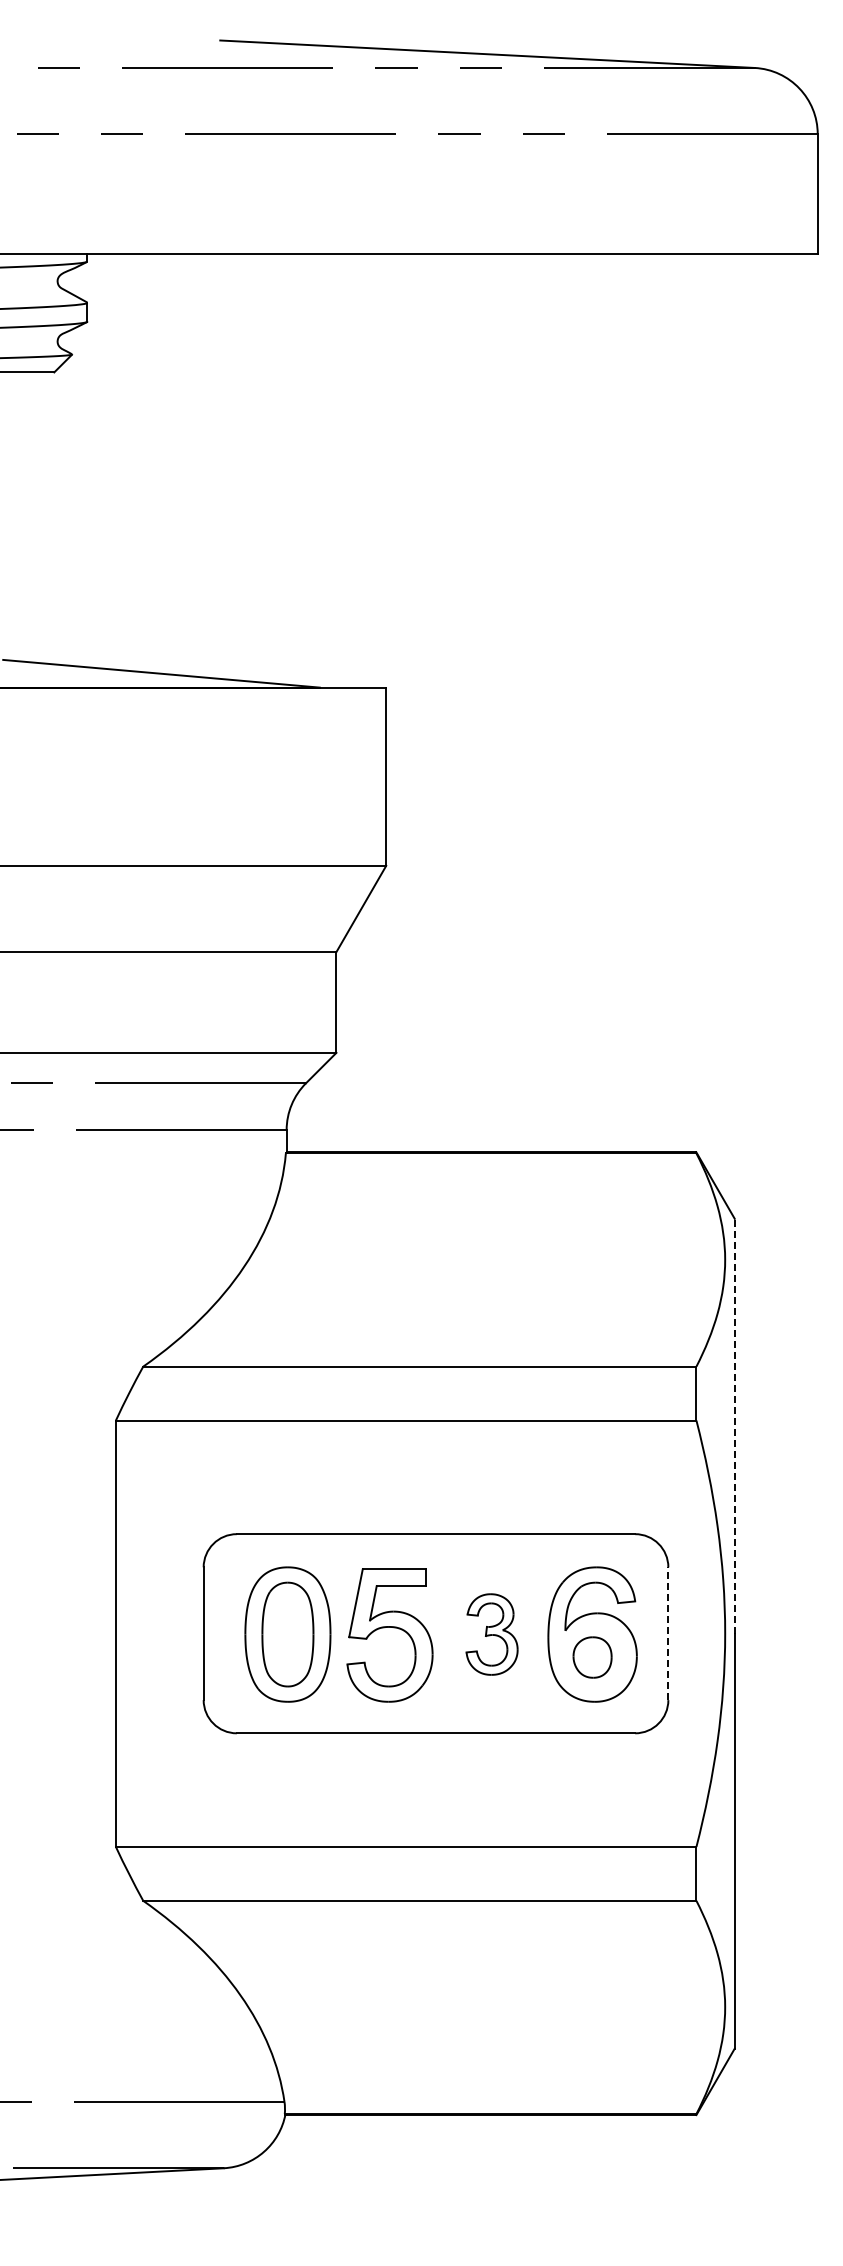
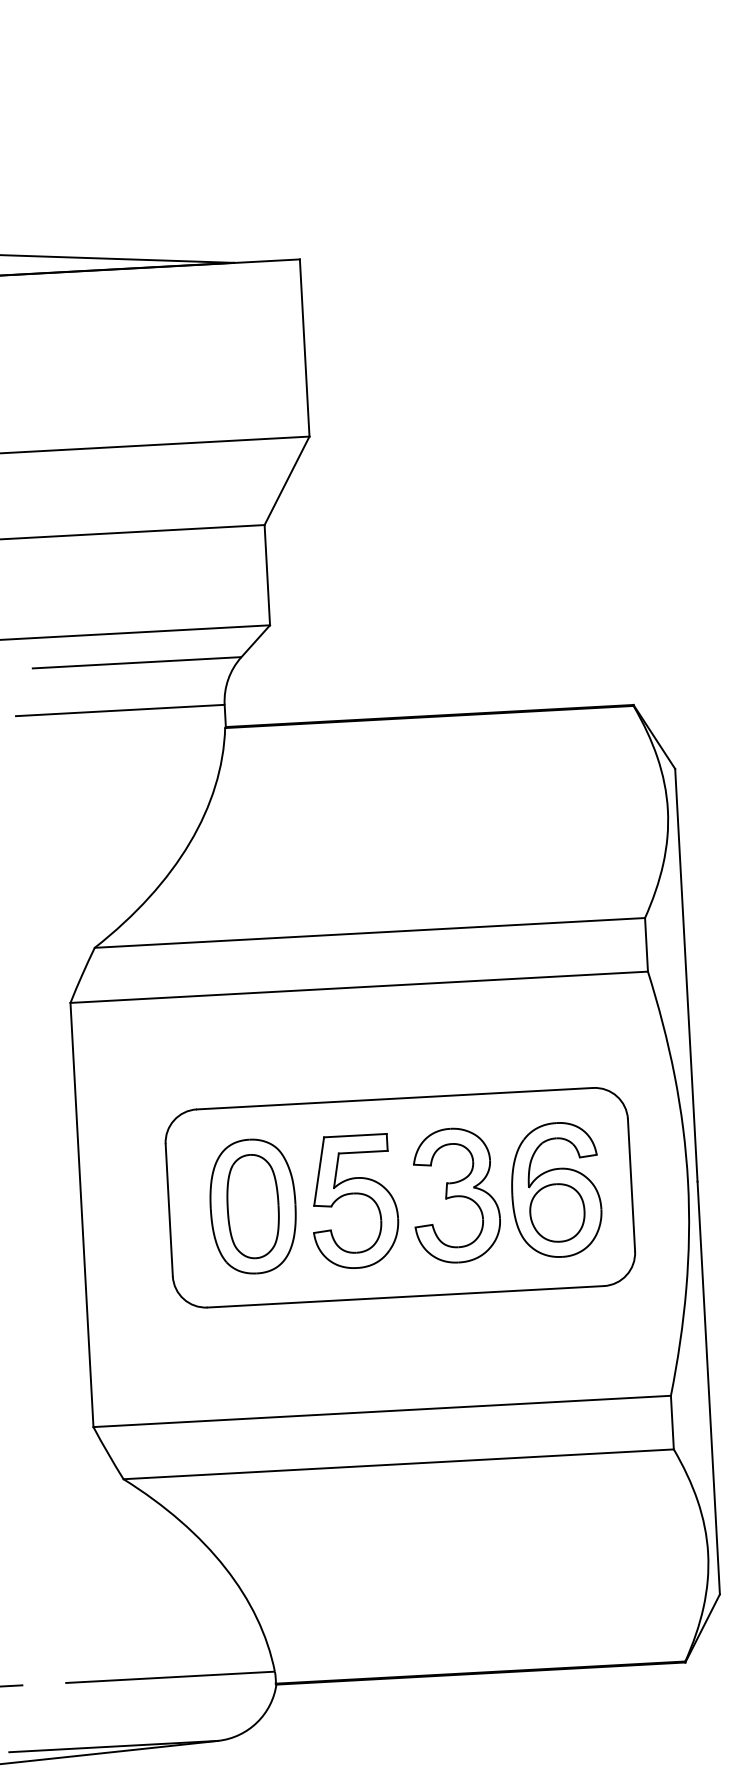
line: (734, 1425) -> (686, 974), dashed -> solid
line: (668, 1633) -> (631, 1184), dashed -> solid
part: (491, 1634) -> (455, 1195), size x1.67
part: (592, 1657) -> (557, 1212), size x1.43

